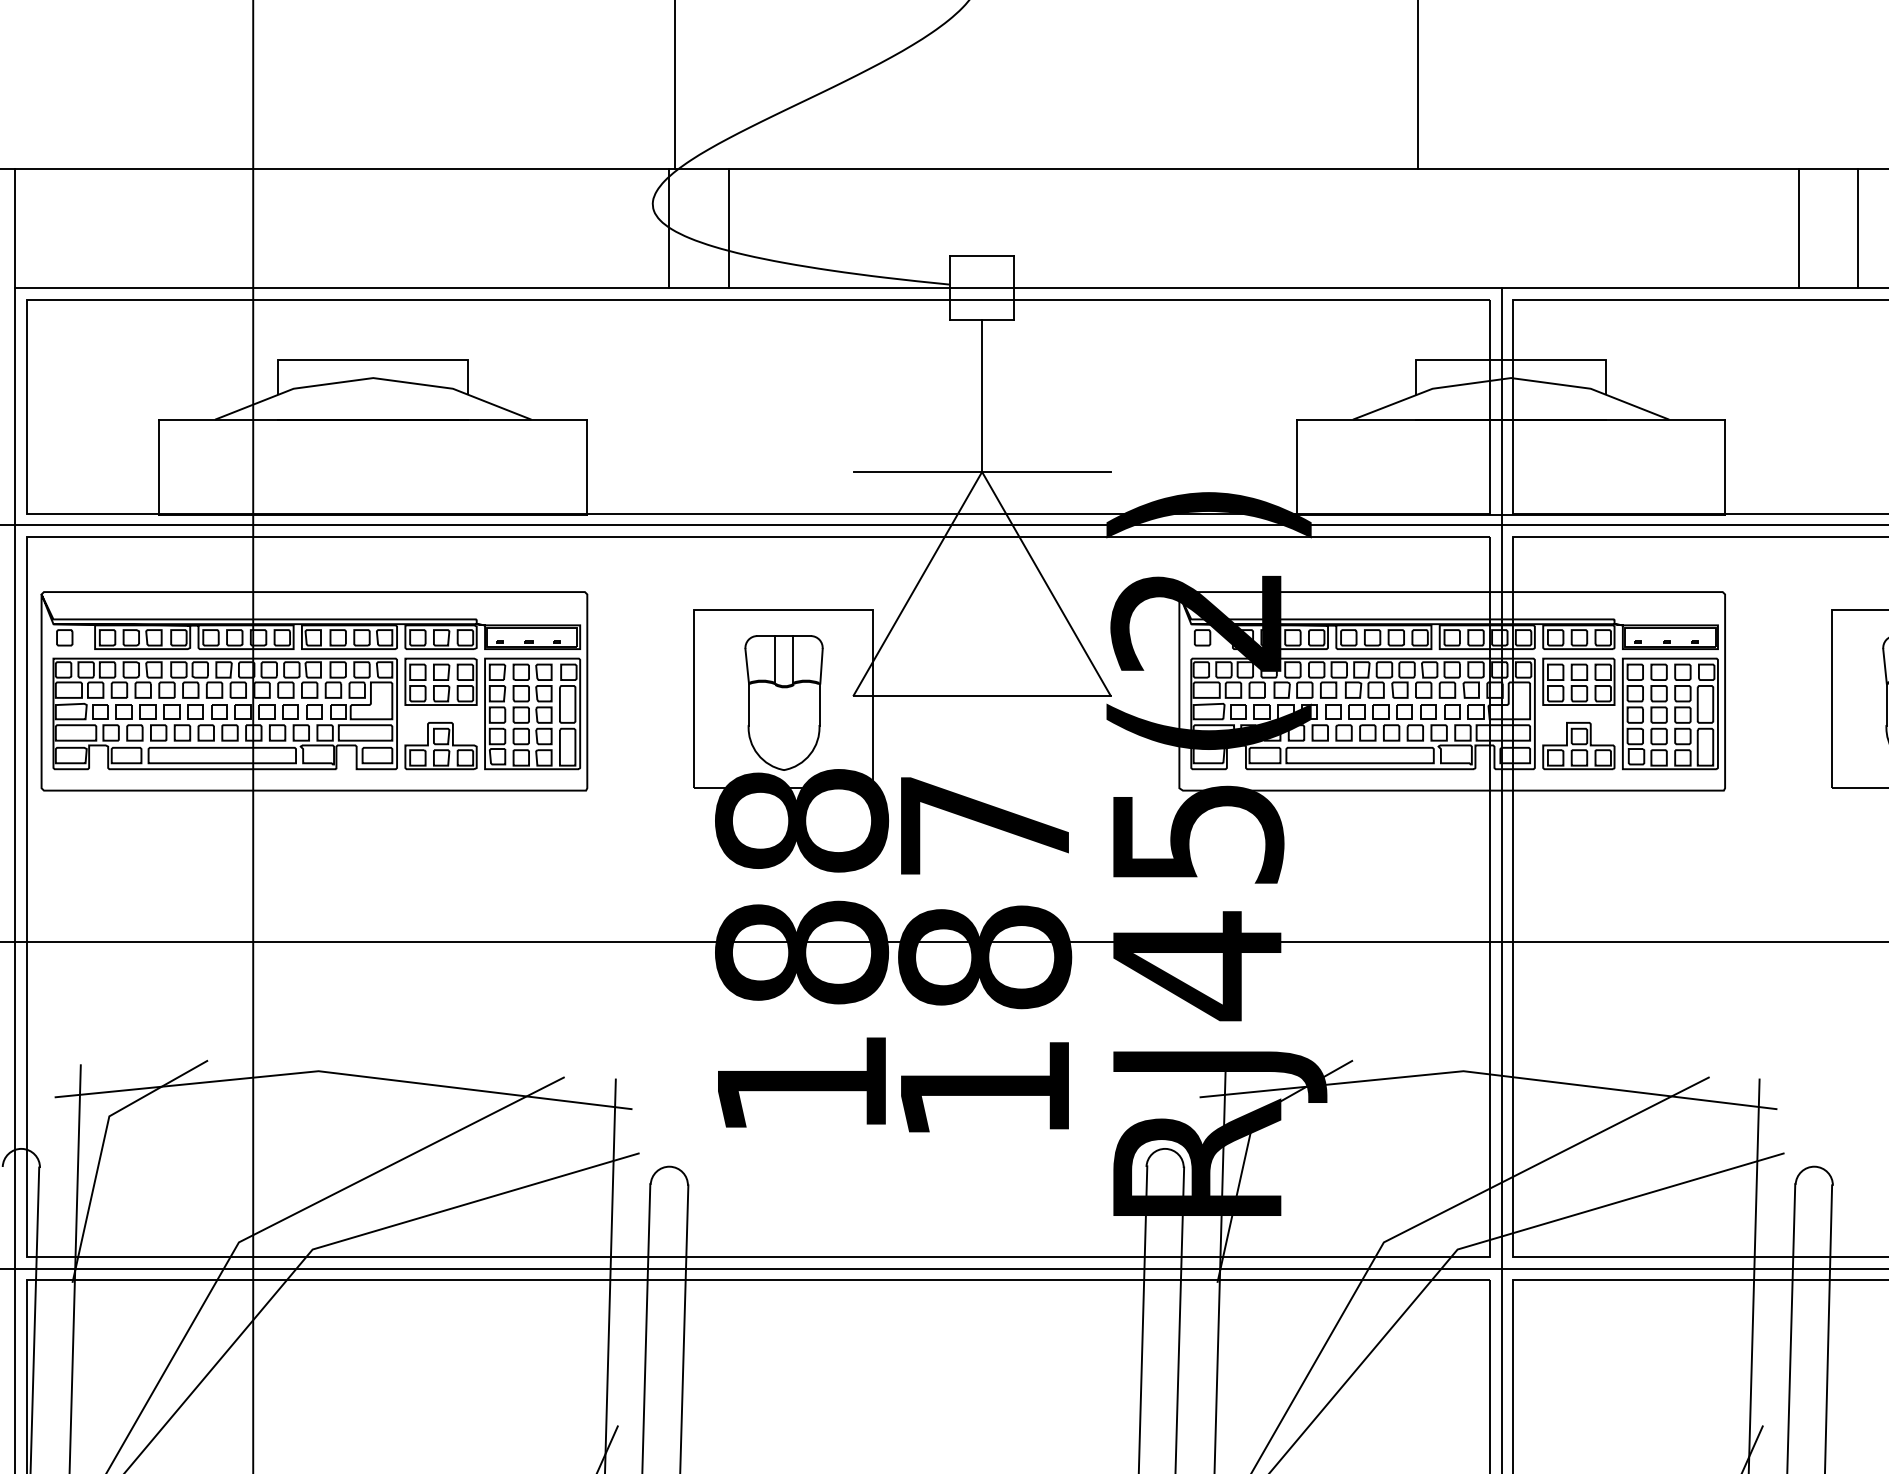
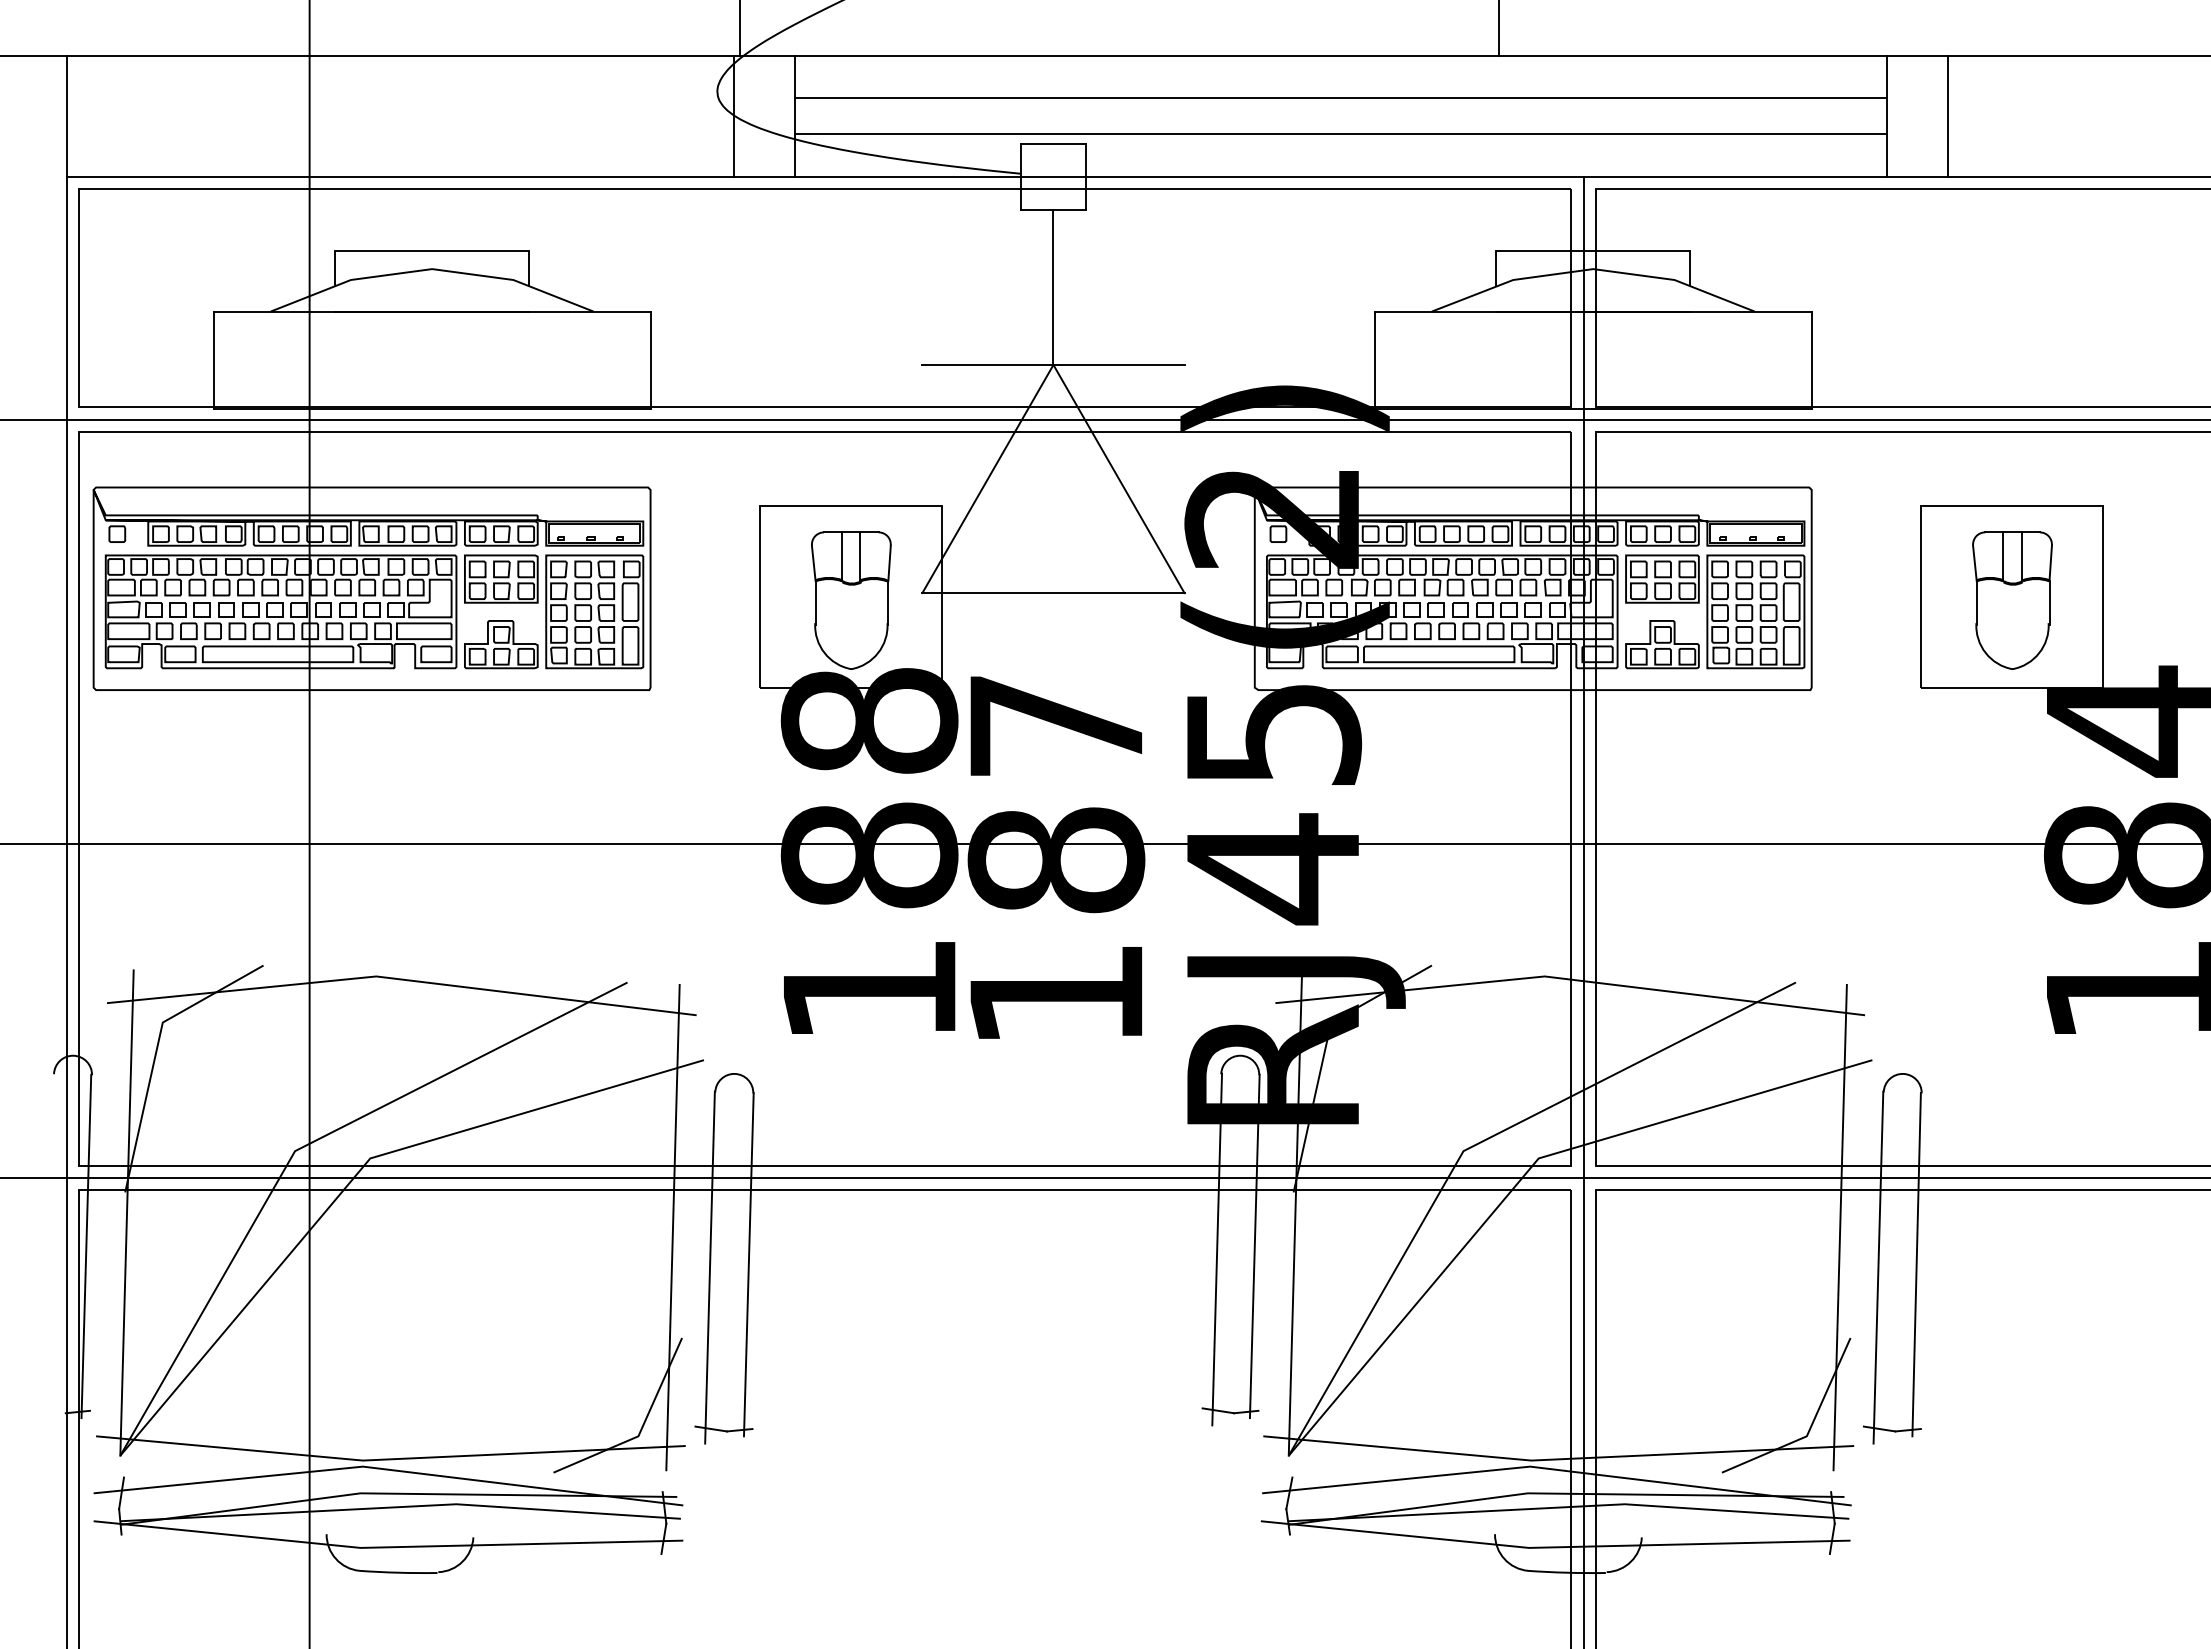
line: (1263, 210) -> (1340, 98), added
line: (1263, 246) -> (1340, 134), added

